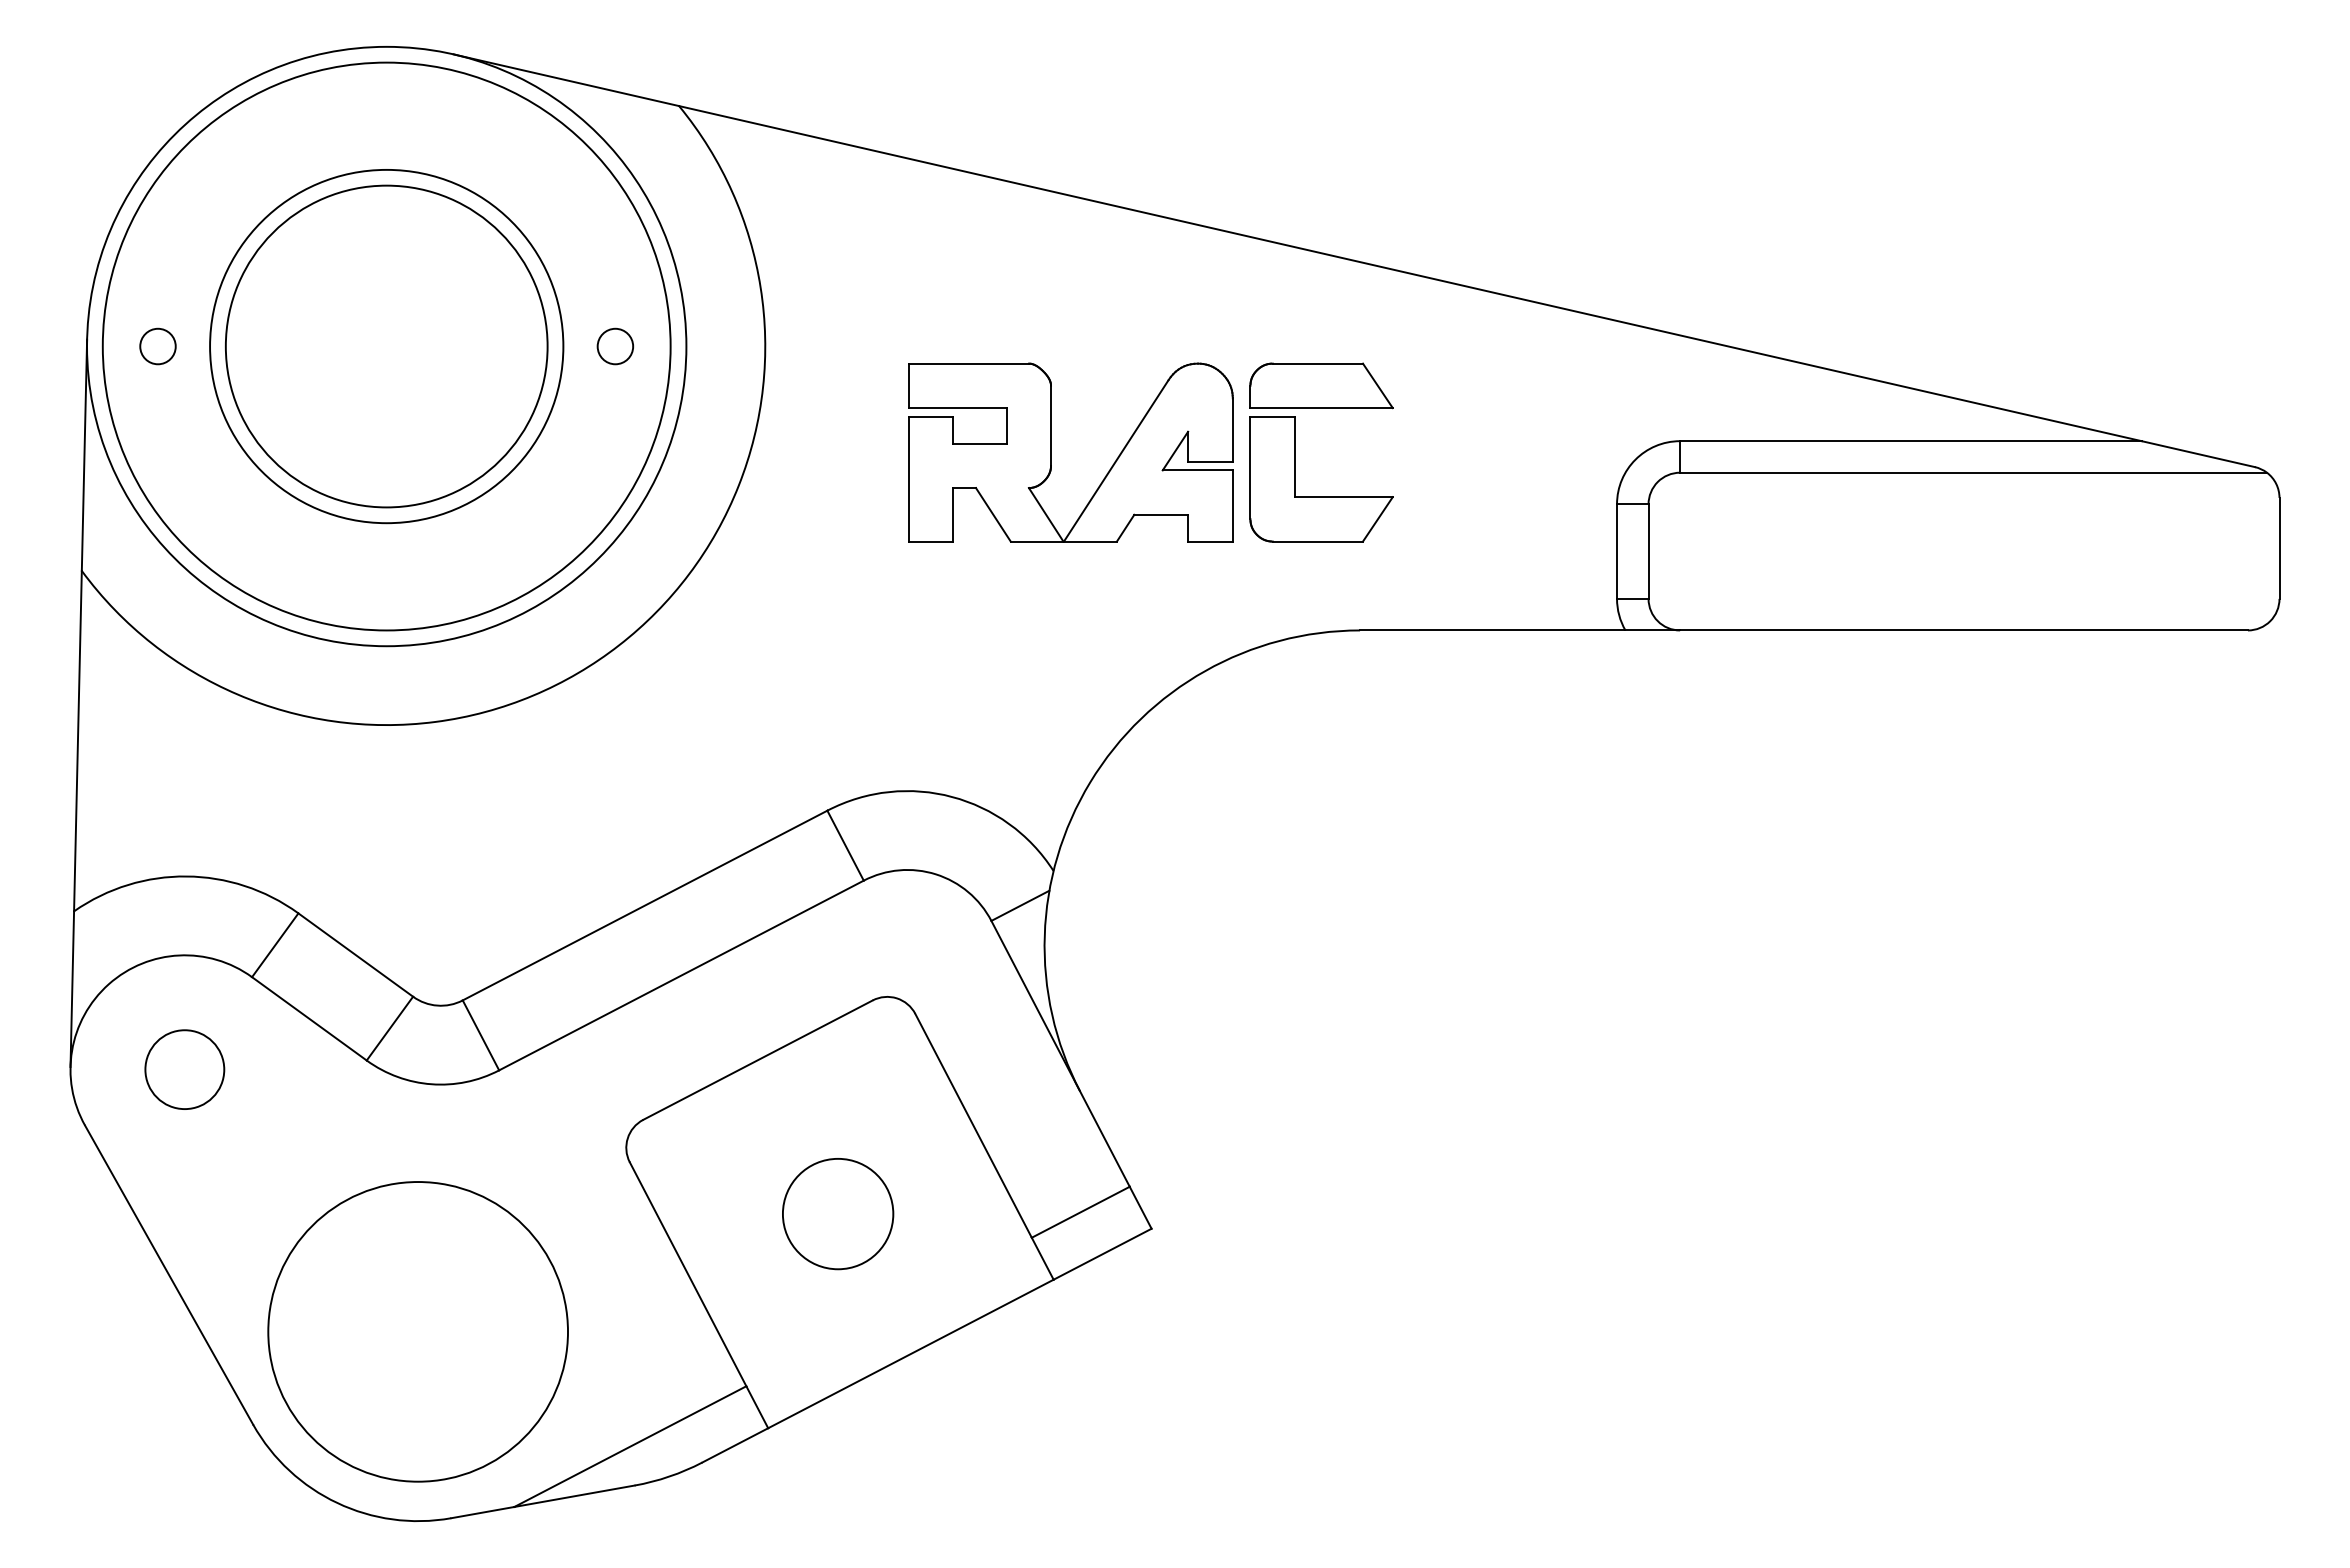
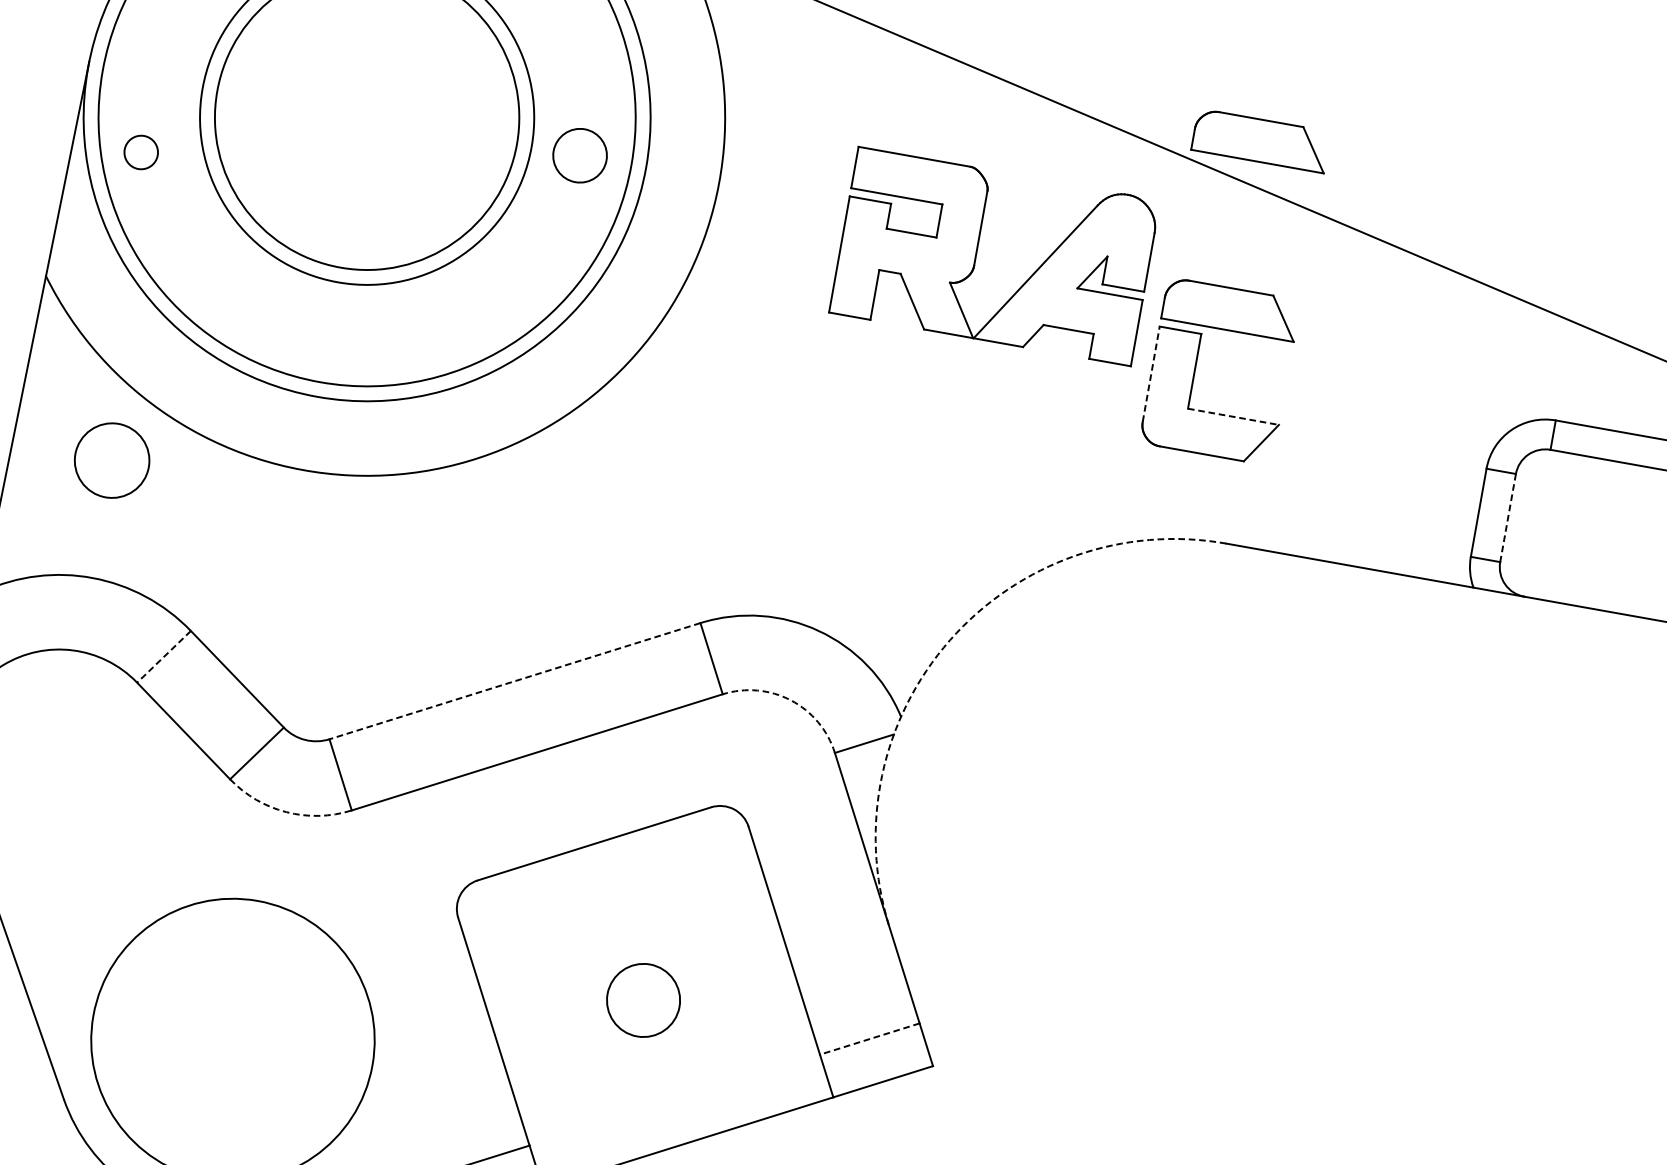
part: (1321, 204) -> (1261, 140), added
circle: (157, 346) -> (140, 152), moved
circle: (615, 346) -> (580, 155), size x1.6
part: (1051, 452) -> (976, 253), moved
line: (1250, 467) -> (1151, 373), solid -> dashed
line: (1343, 497) -> (1232, 417), solid -> dashed
line: (1648, 552) -> (1507, 518), solid -> dashed
arc: (1090, 782) -> (950, 640), solid -> dashed
arc: (935, 874) -> (790, 700), solid -> dashed
line: (645, 905) -> (515, 681), solid -> dashed
line: (274, 945) -> (163, 656), solid -> dashed
circle: (184, 1069) -> (111, 460), moved
arc: (431, 1084) -> (286, 812), solid -> dashed
line: (1080, 1212) -> (869, 1039), solid -> dashed
circle: (837, 1213) -> (643, 999), size x0.7

